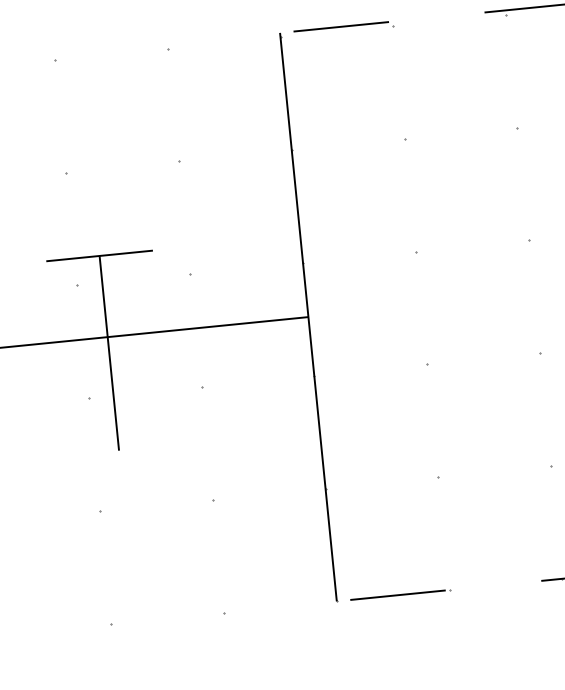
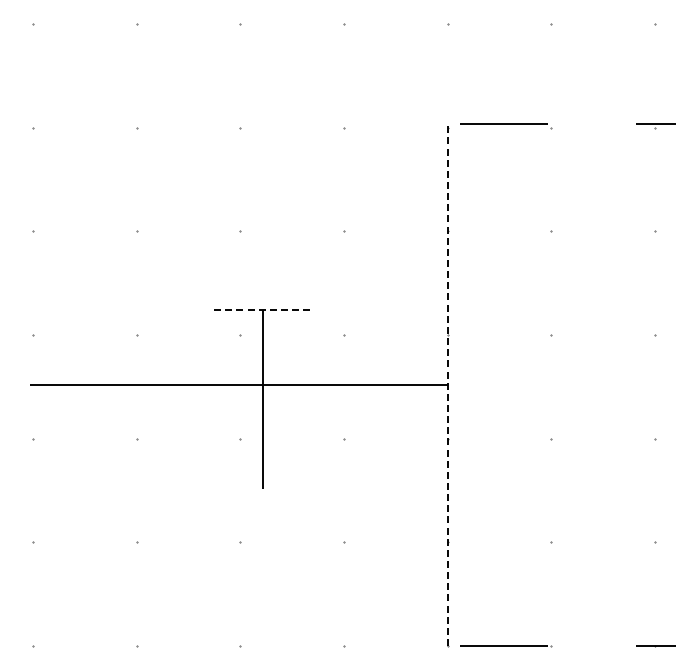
line: (100, 256) -> (263, 310), solid -> dashed
line: (308, 316) -> (447, 384), solid -> dashed

